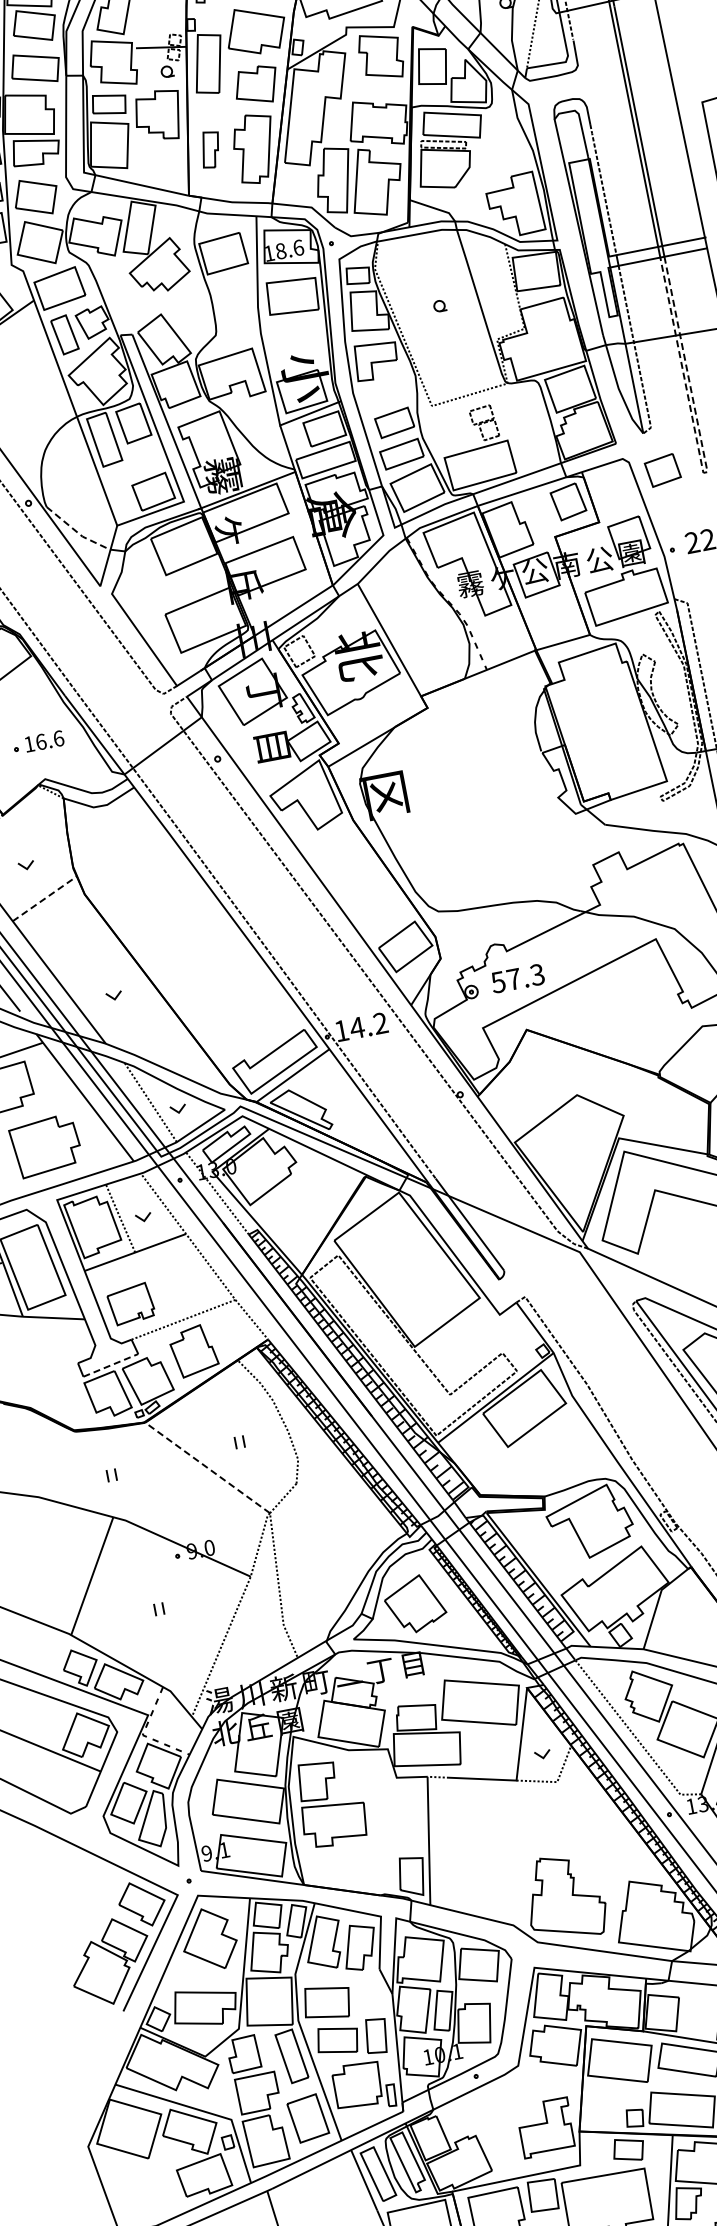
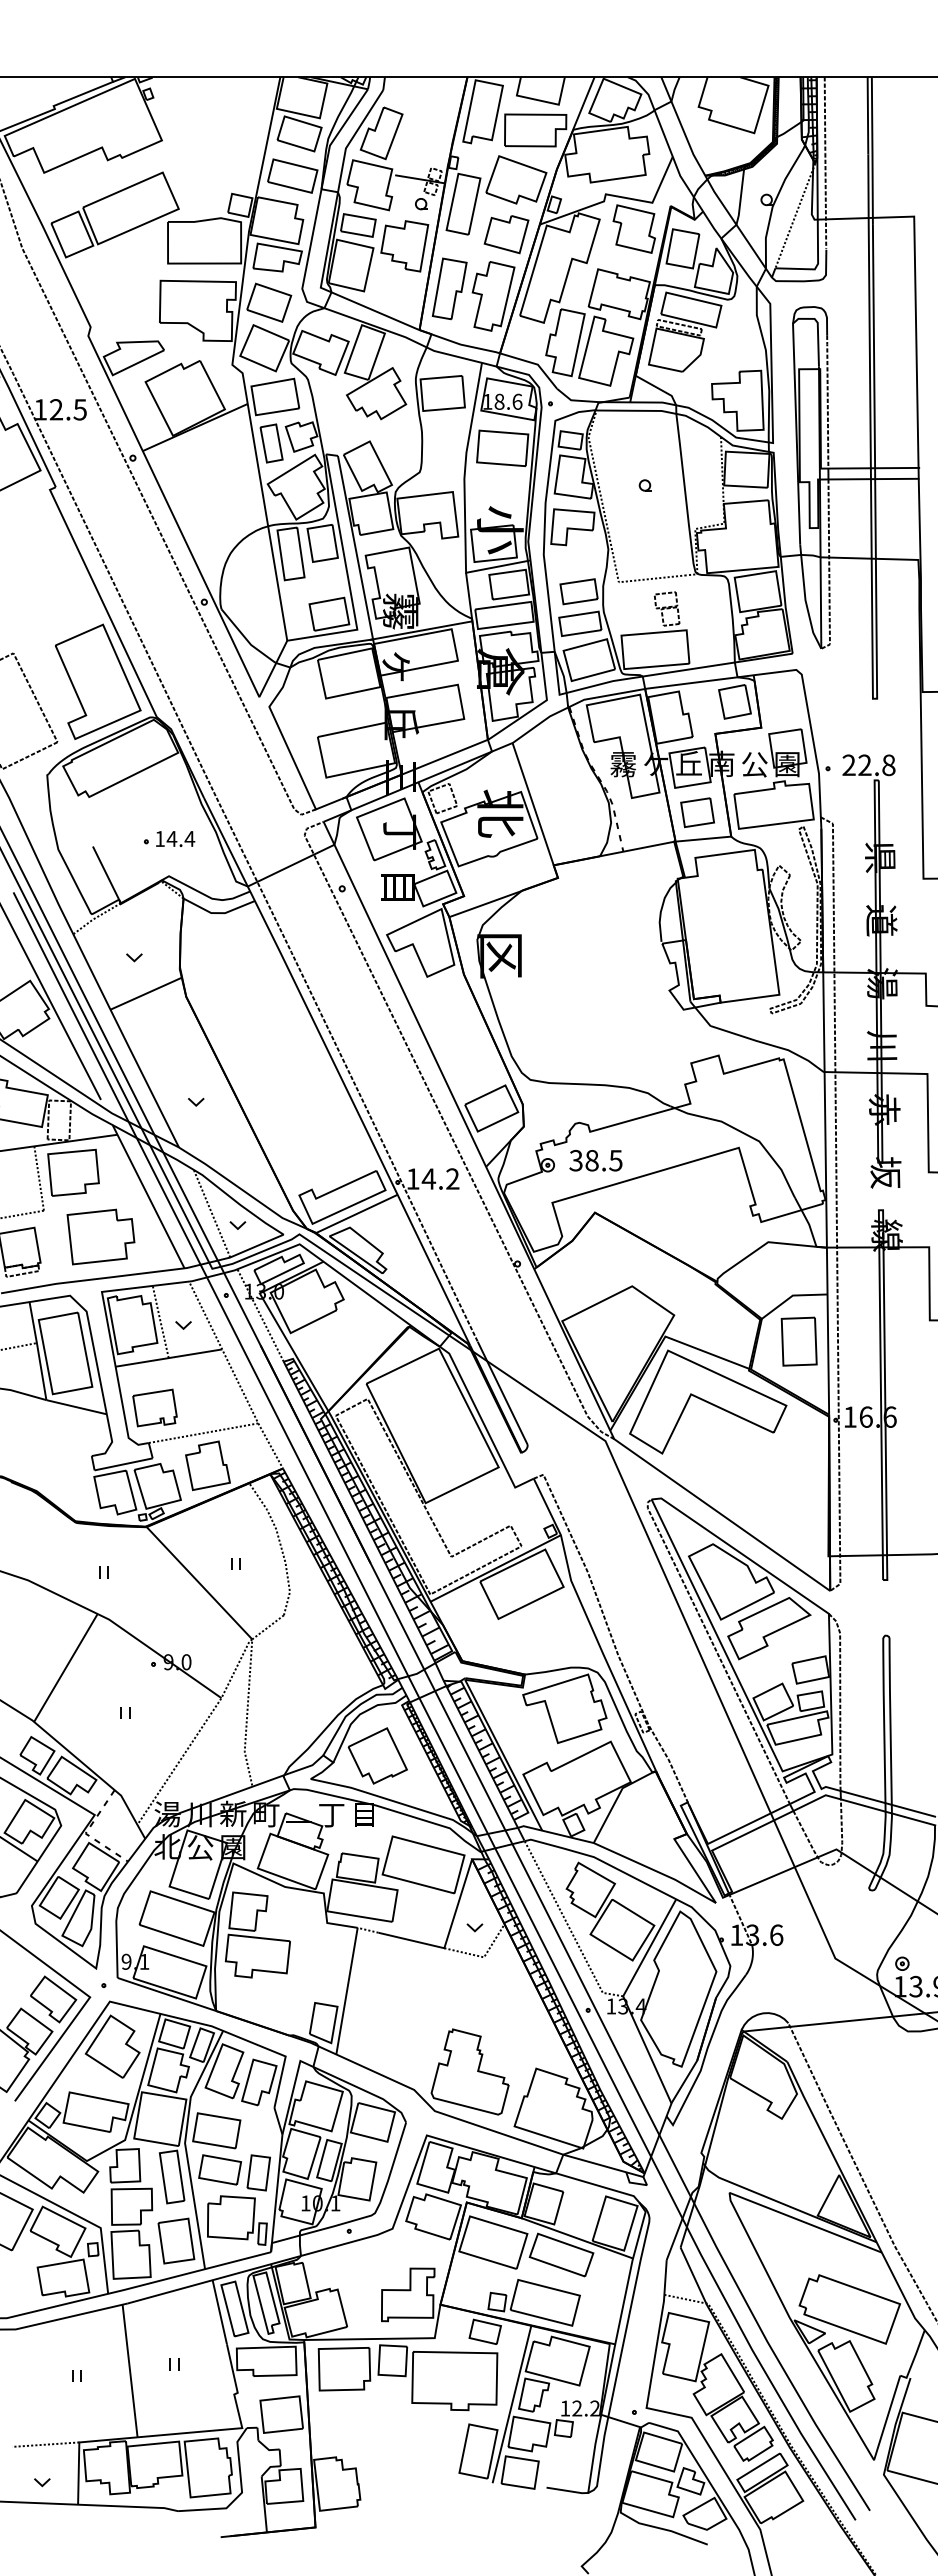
part: (210, 149) -> (449, 288), size x1.67
part: (662, 470) -> (697, 812), moved
line: (704, 472) -> (874, 698), dashed -> solid
line: (78, 532) -> (247, 640), dashed -> solid
text: (534, 571) -> (688, 763), 公 -> 丘
text: (49, 739) -> (180, 838), 16.6 -> 14.4
line: (46, 898) -> (147, 993), dashed -> solid
text: (518, 978) -> (596, 1160), 57.3 -> 38.5
line: (110, 1365) -> (123, 1464), dashed -> solid
line: (207, 1467) -> (199, 1582), dashed -> solid
text: (258, 1727) -> (200, 1847), 丘 -> 公

